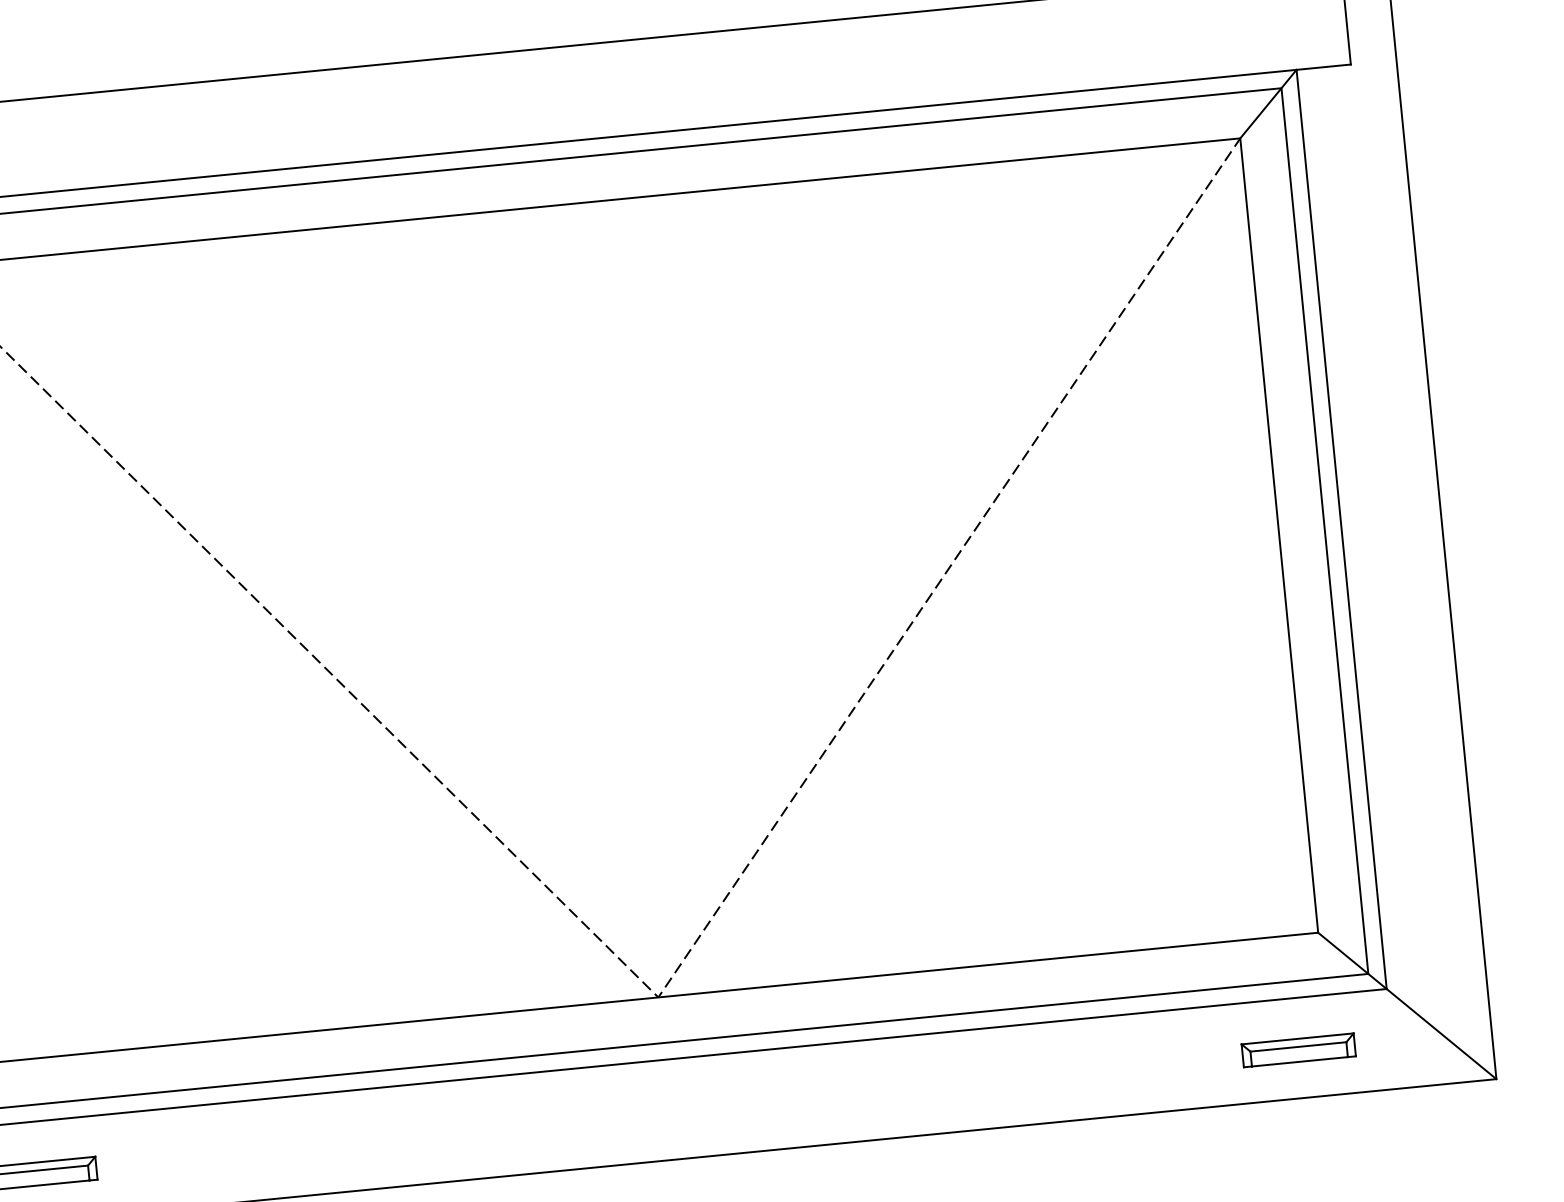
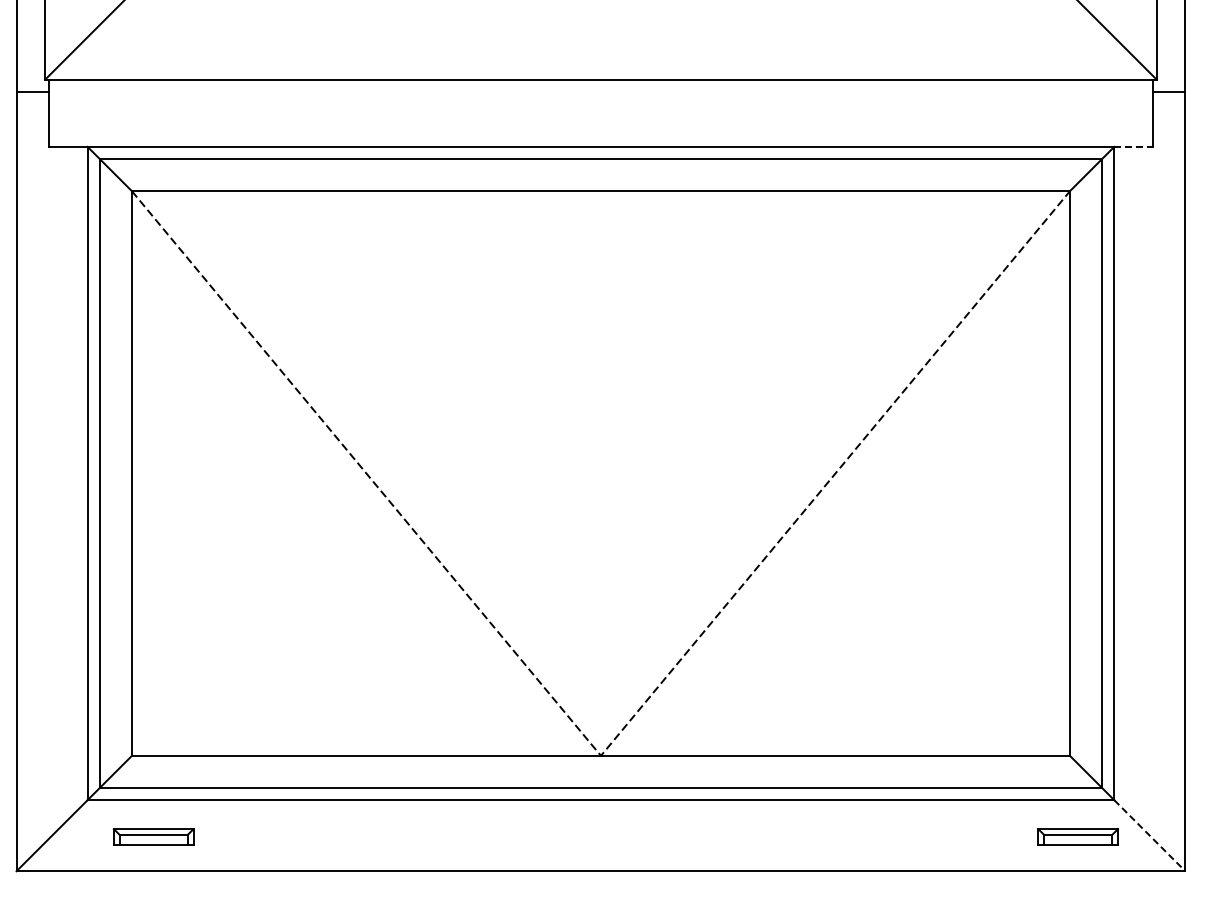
line: (1324, 66) -> (1134, 146), solid -> dashed
line: (1442, 1035) -> (1150, 836), solid -> dashed
part: (1297, 1049) -> (1077, 836), moved

